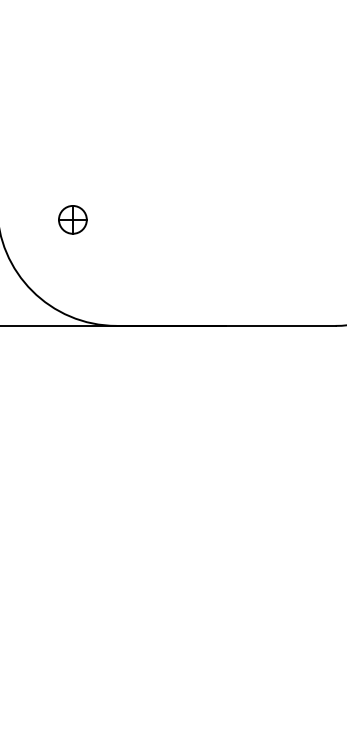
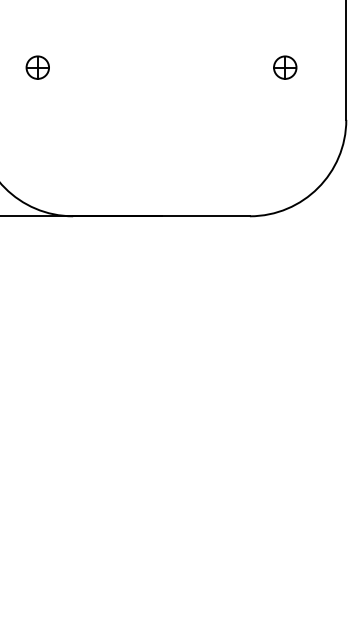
part: (72, 219) -> (37, 67), moved

